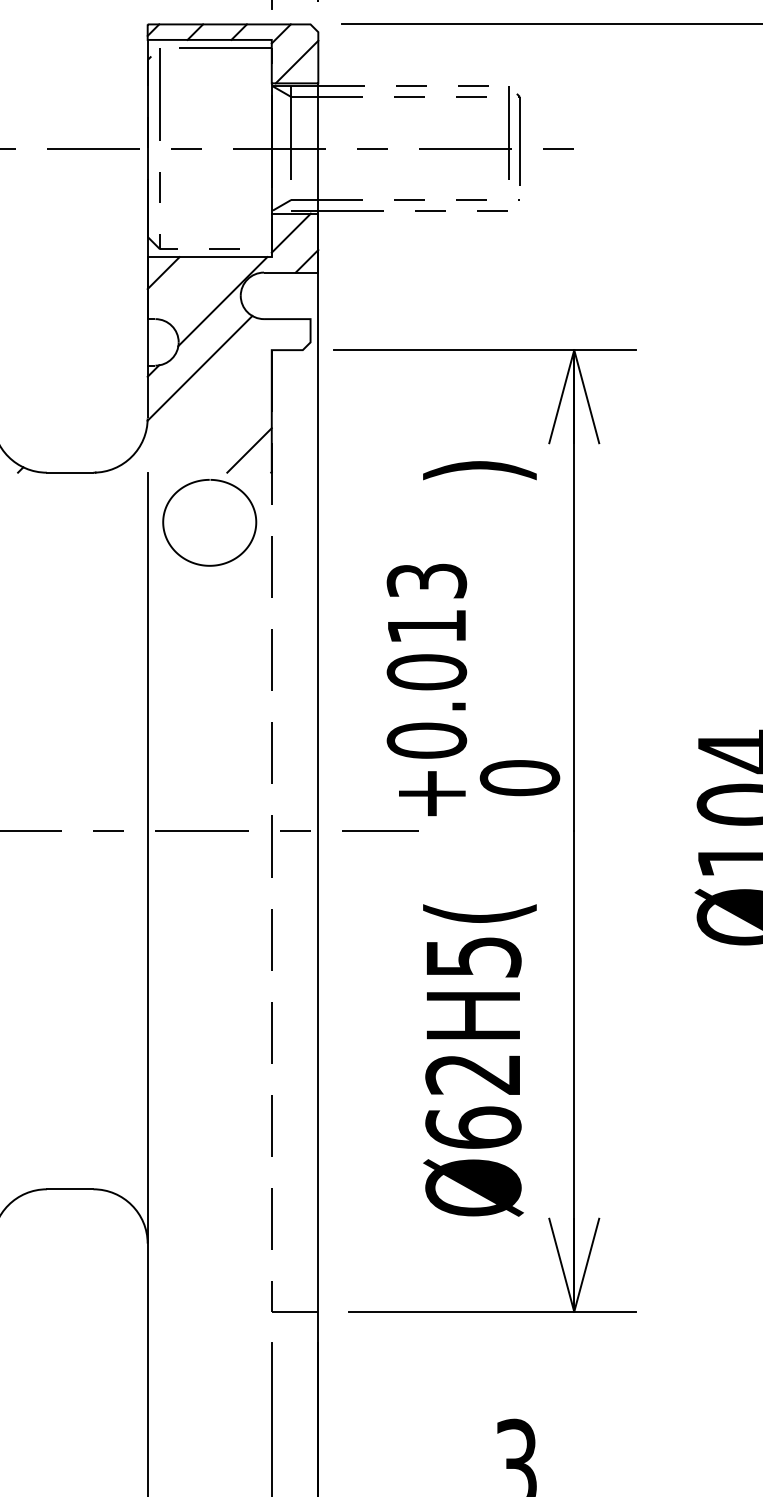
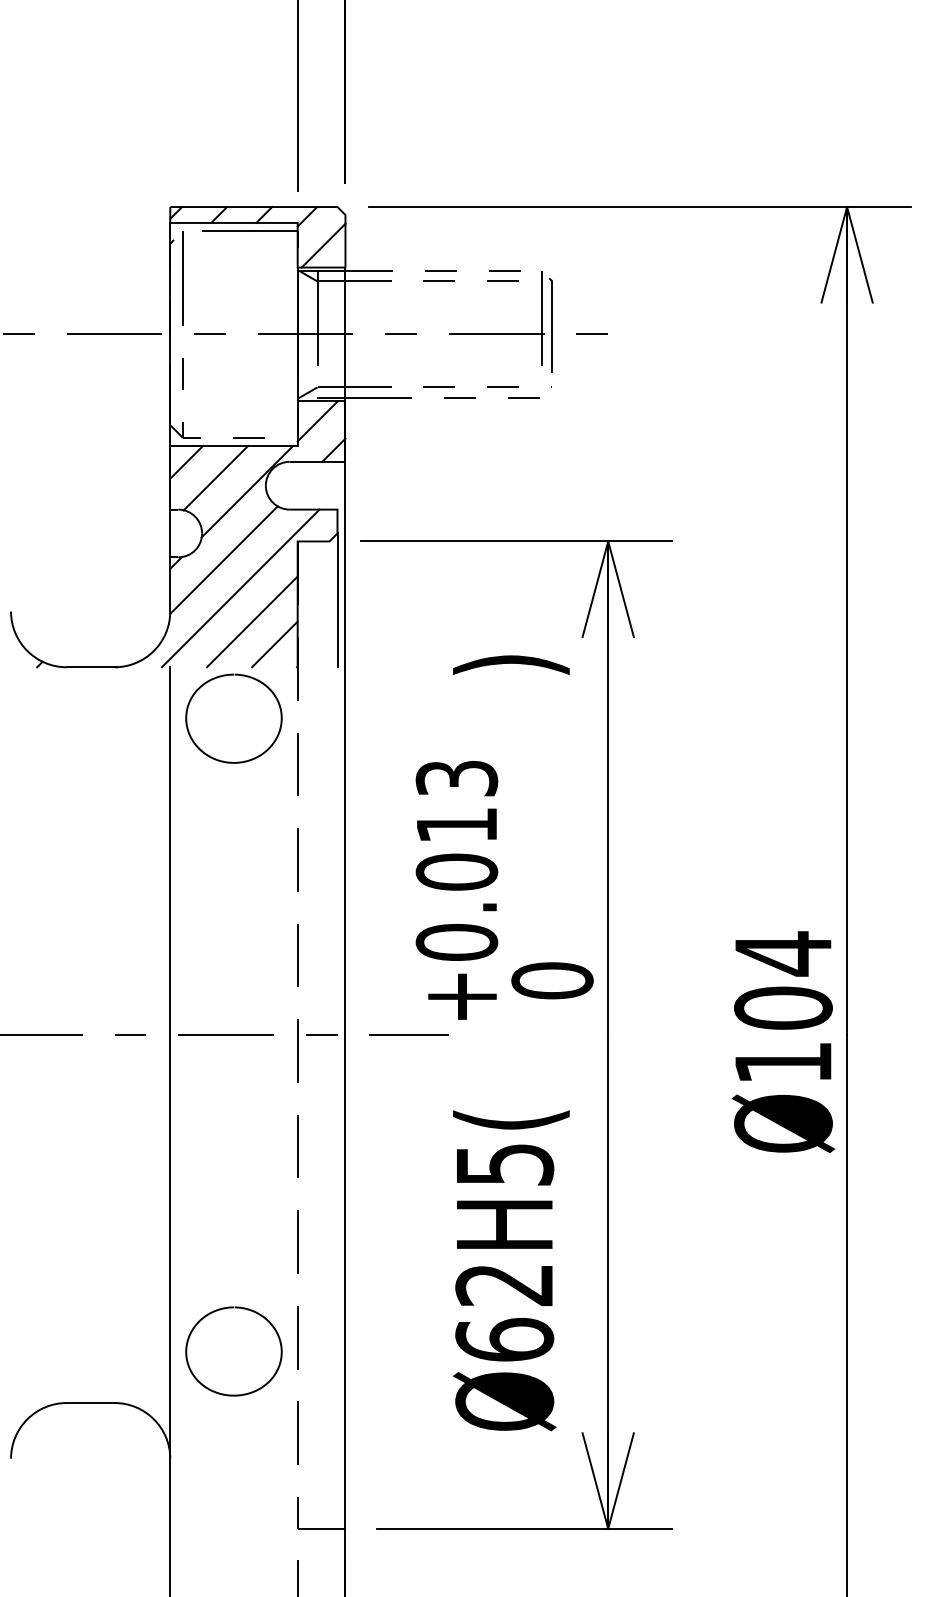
line: (191, 287) -> (215, 477), added
line: (216, 395) -> (240, 588), added
line: (310, 407) -> (337, 600), added
line: (226, 428) -> (251, 621), added
curve: (200, 1098) -> (224, 1309), added

